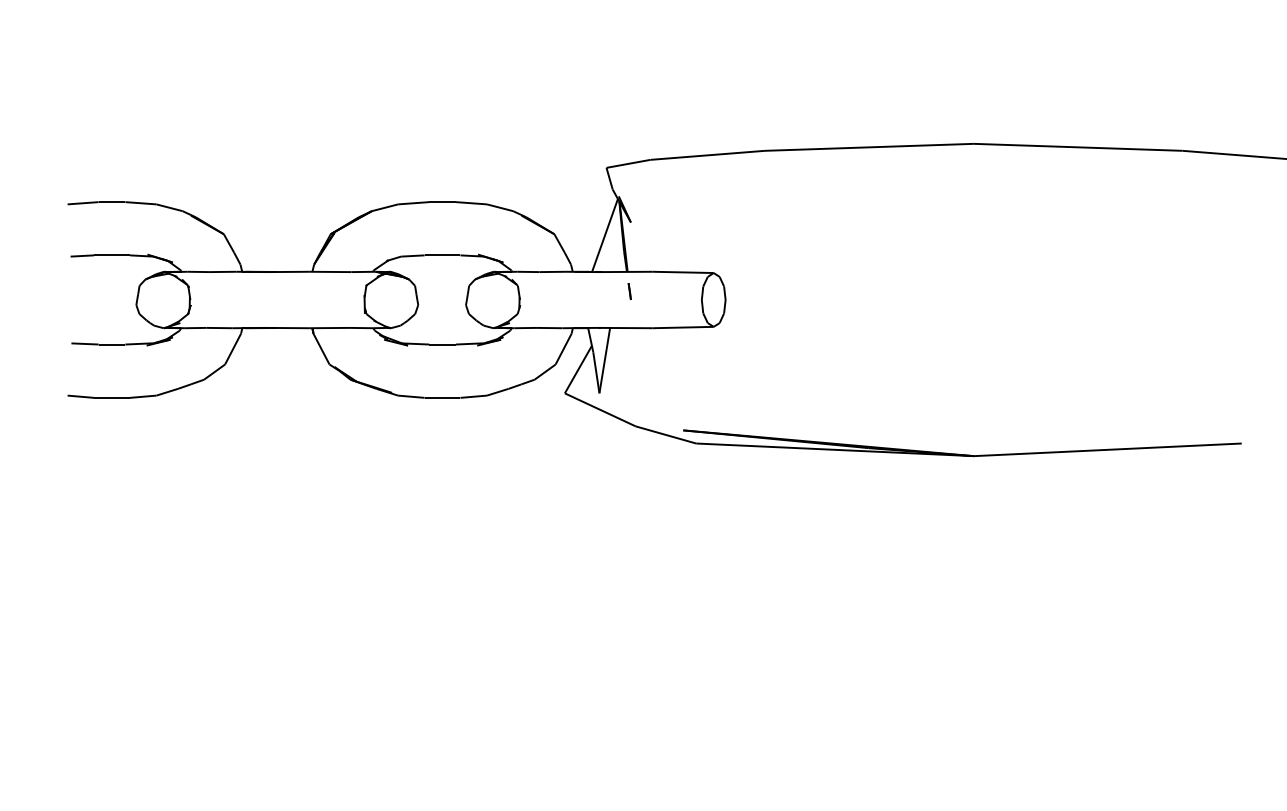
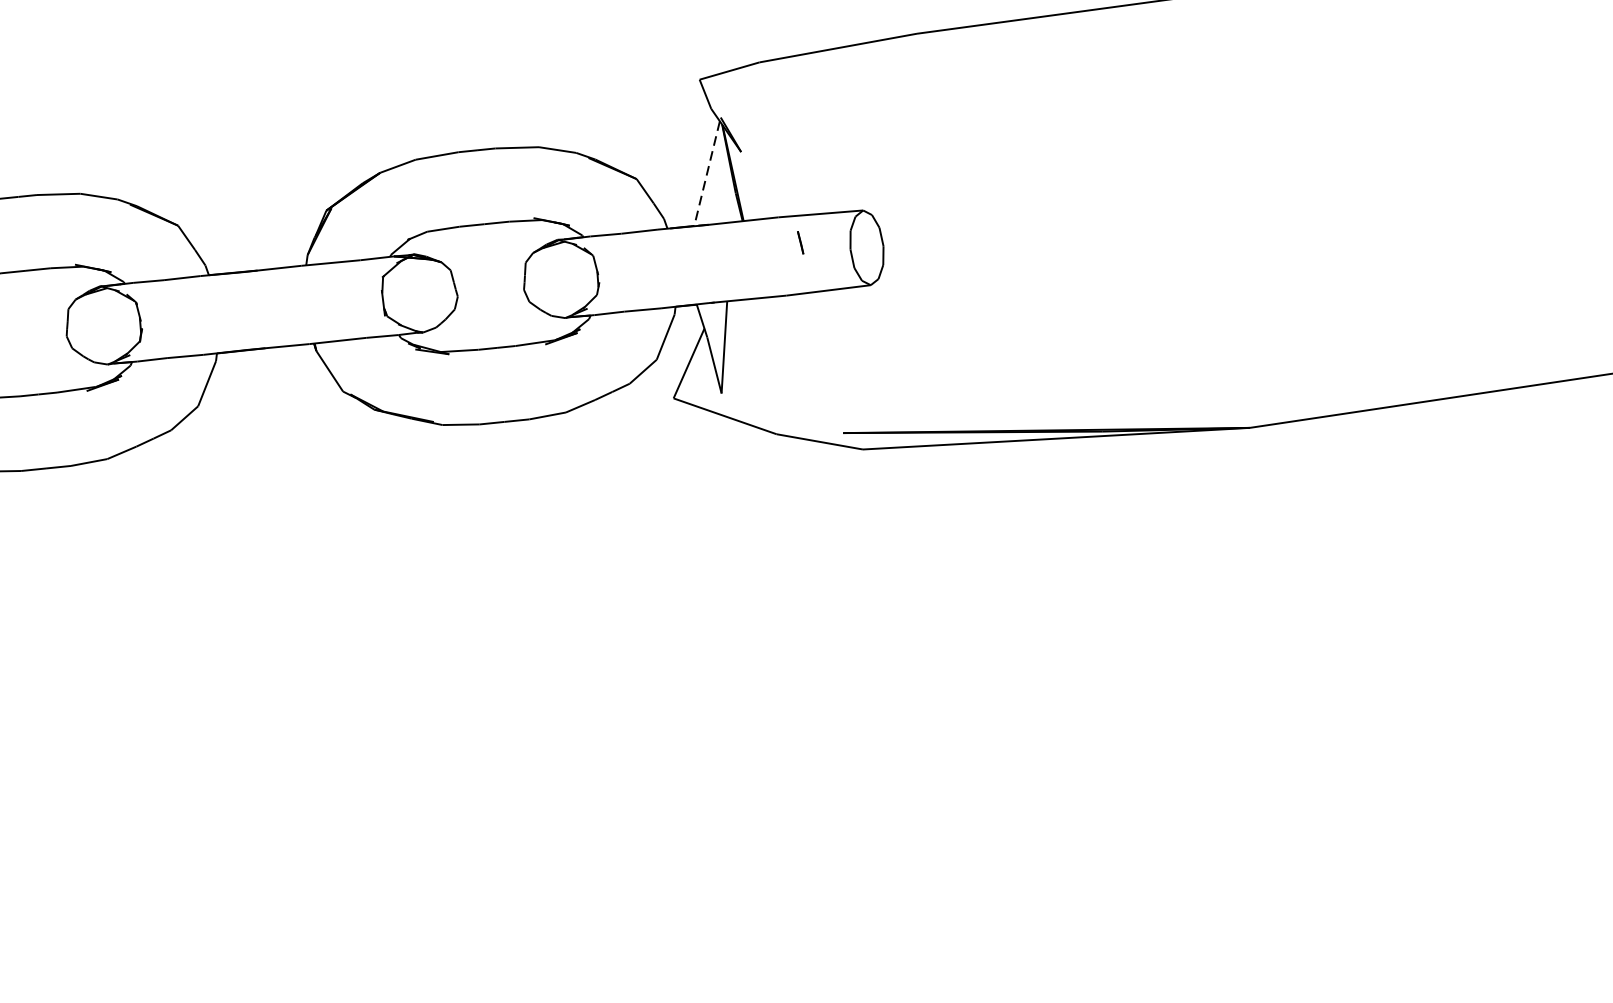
line: (604, 235) -> (706, 173), solid -> dashed
line: (629, 291) -> (800, 242), moved

